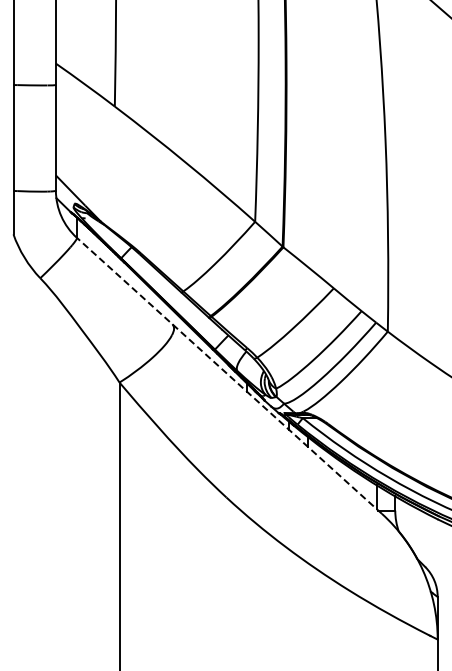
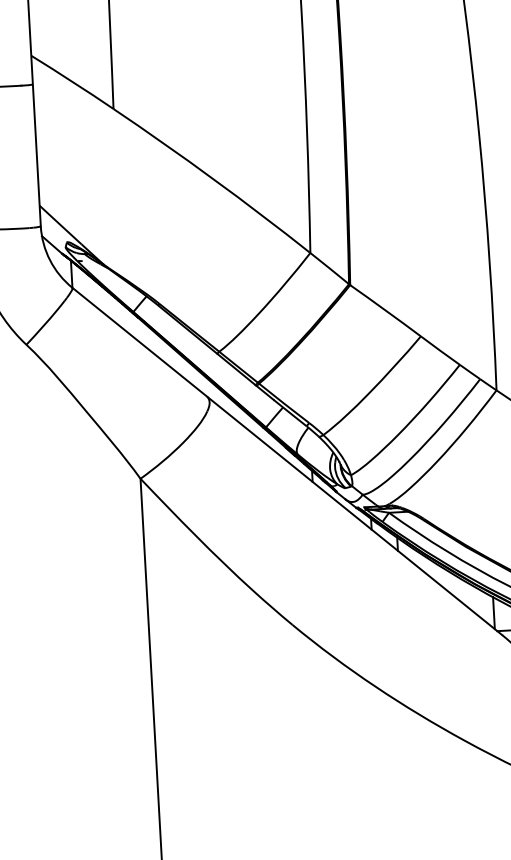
line: (229, 375) -> (287, 461), dashed -> solid

